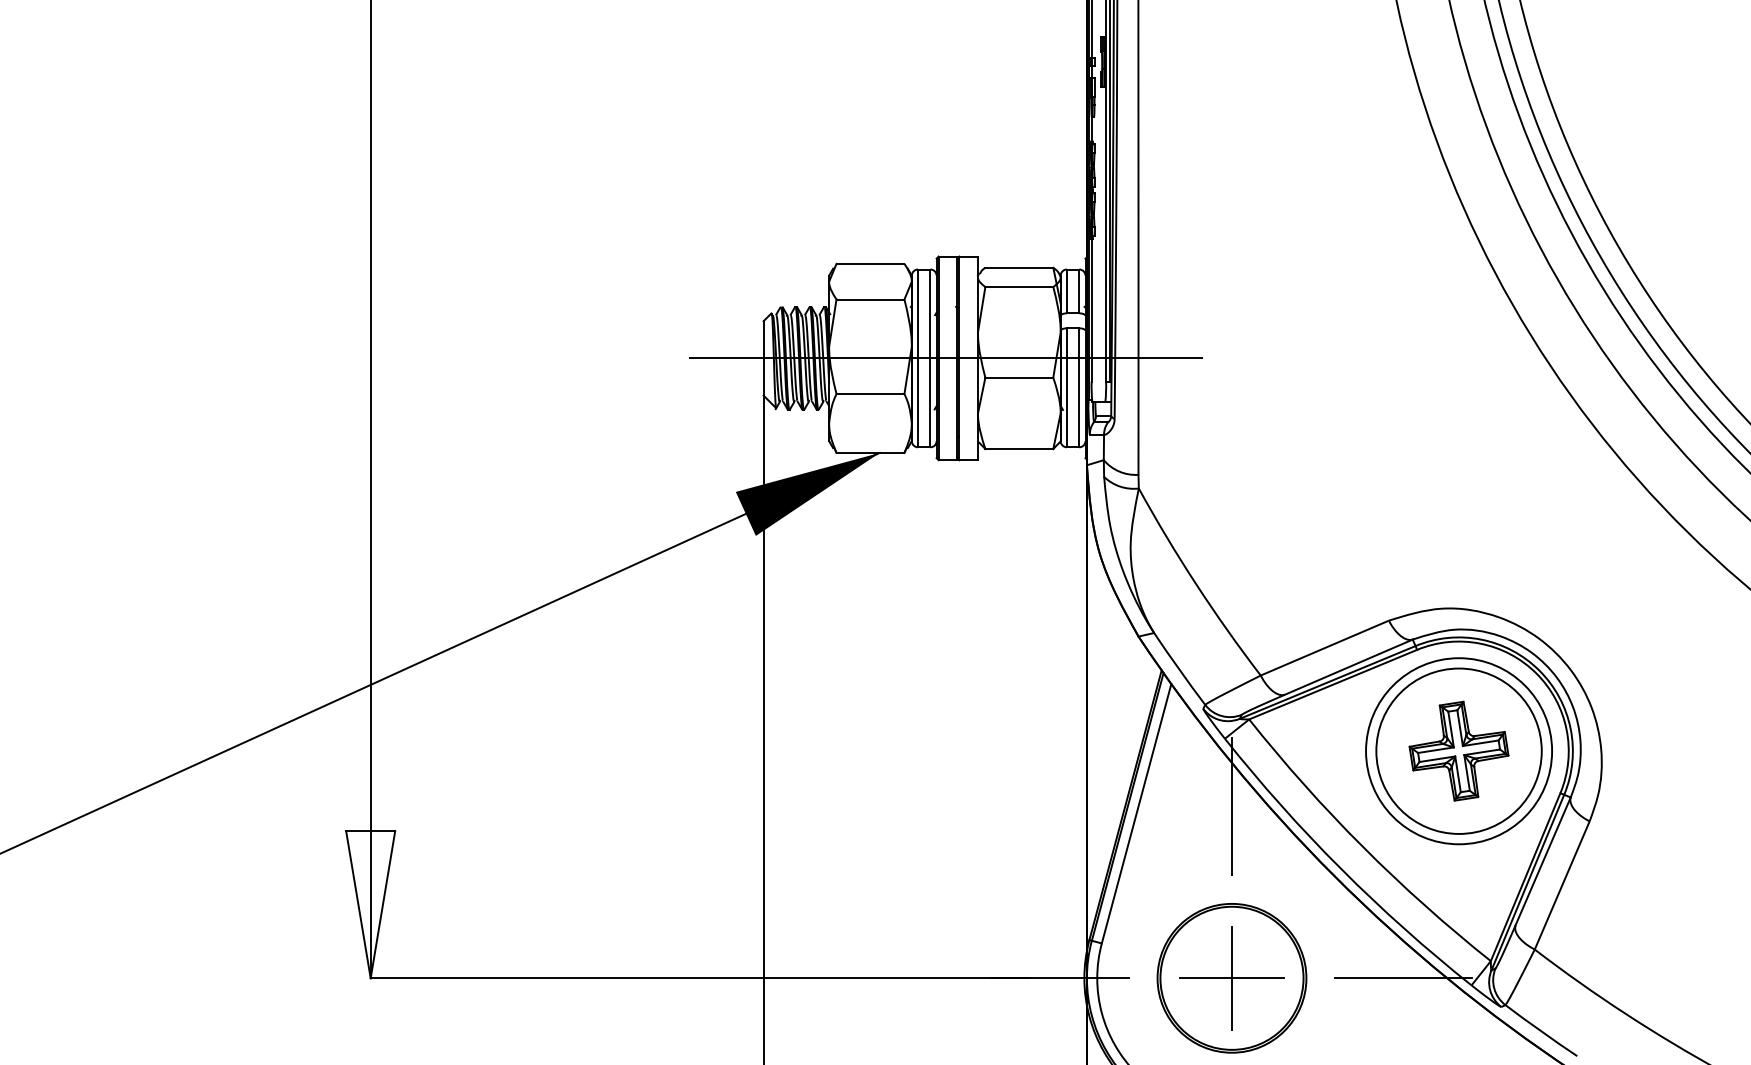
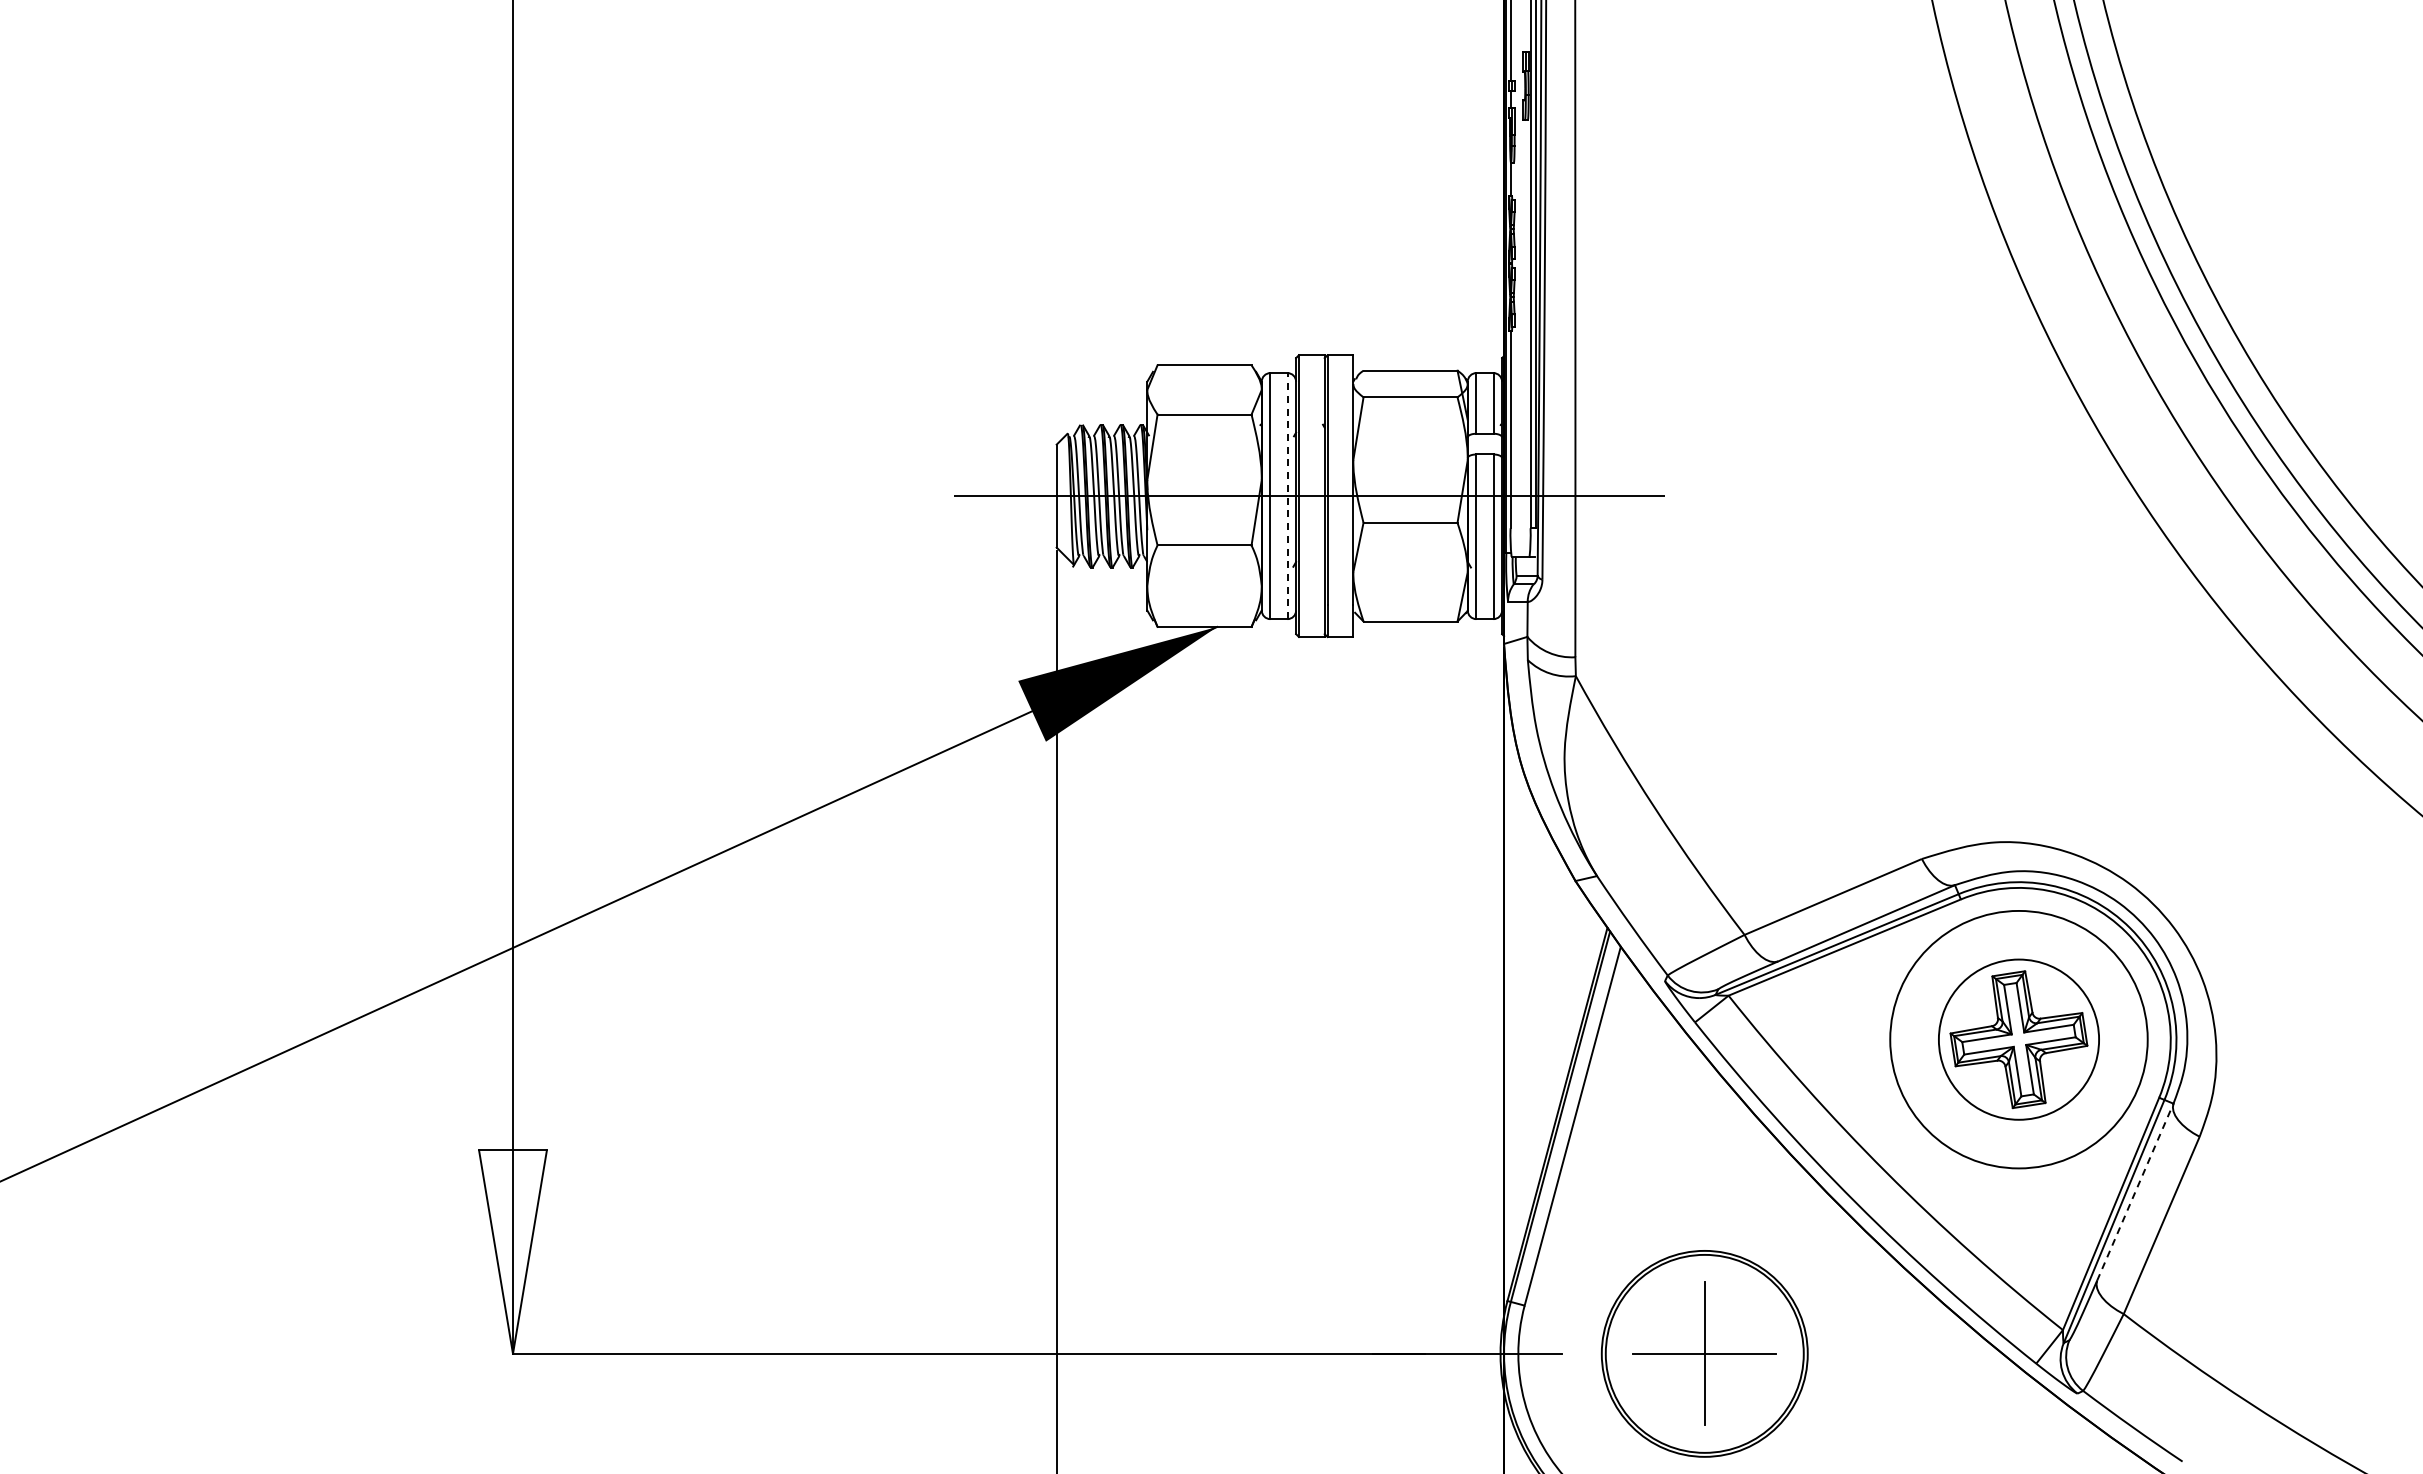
line: (930, 357) -> (1287, 495), solid -> dashed
circle: (1458, 751) -> (2018, 1039), size x0.7
line: (1231, 806) -> (1704, 1116), removed
line: (1543, 860) -> (2135, 1191), solid -> dashed
line: (1403, 978) -> (1941, 1353), removed

